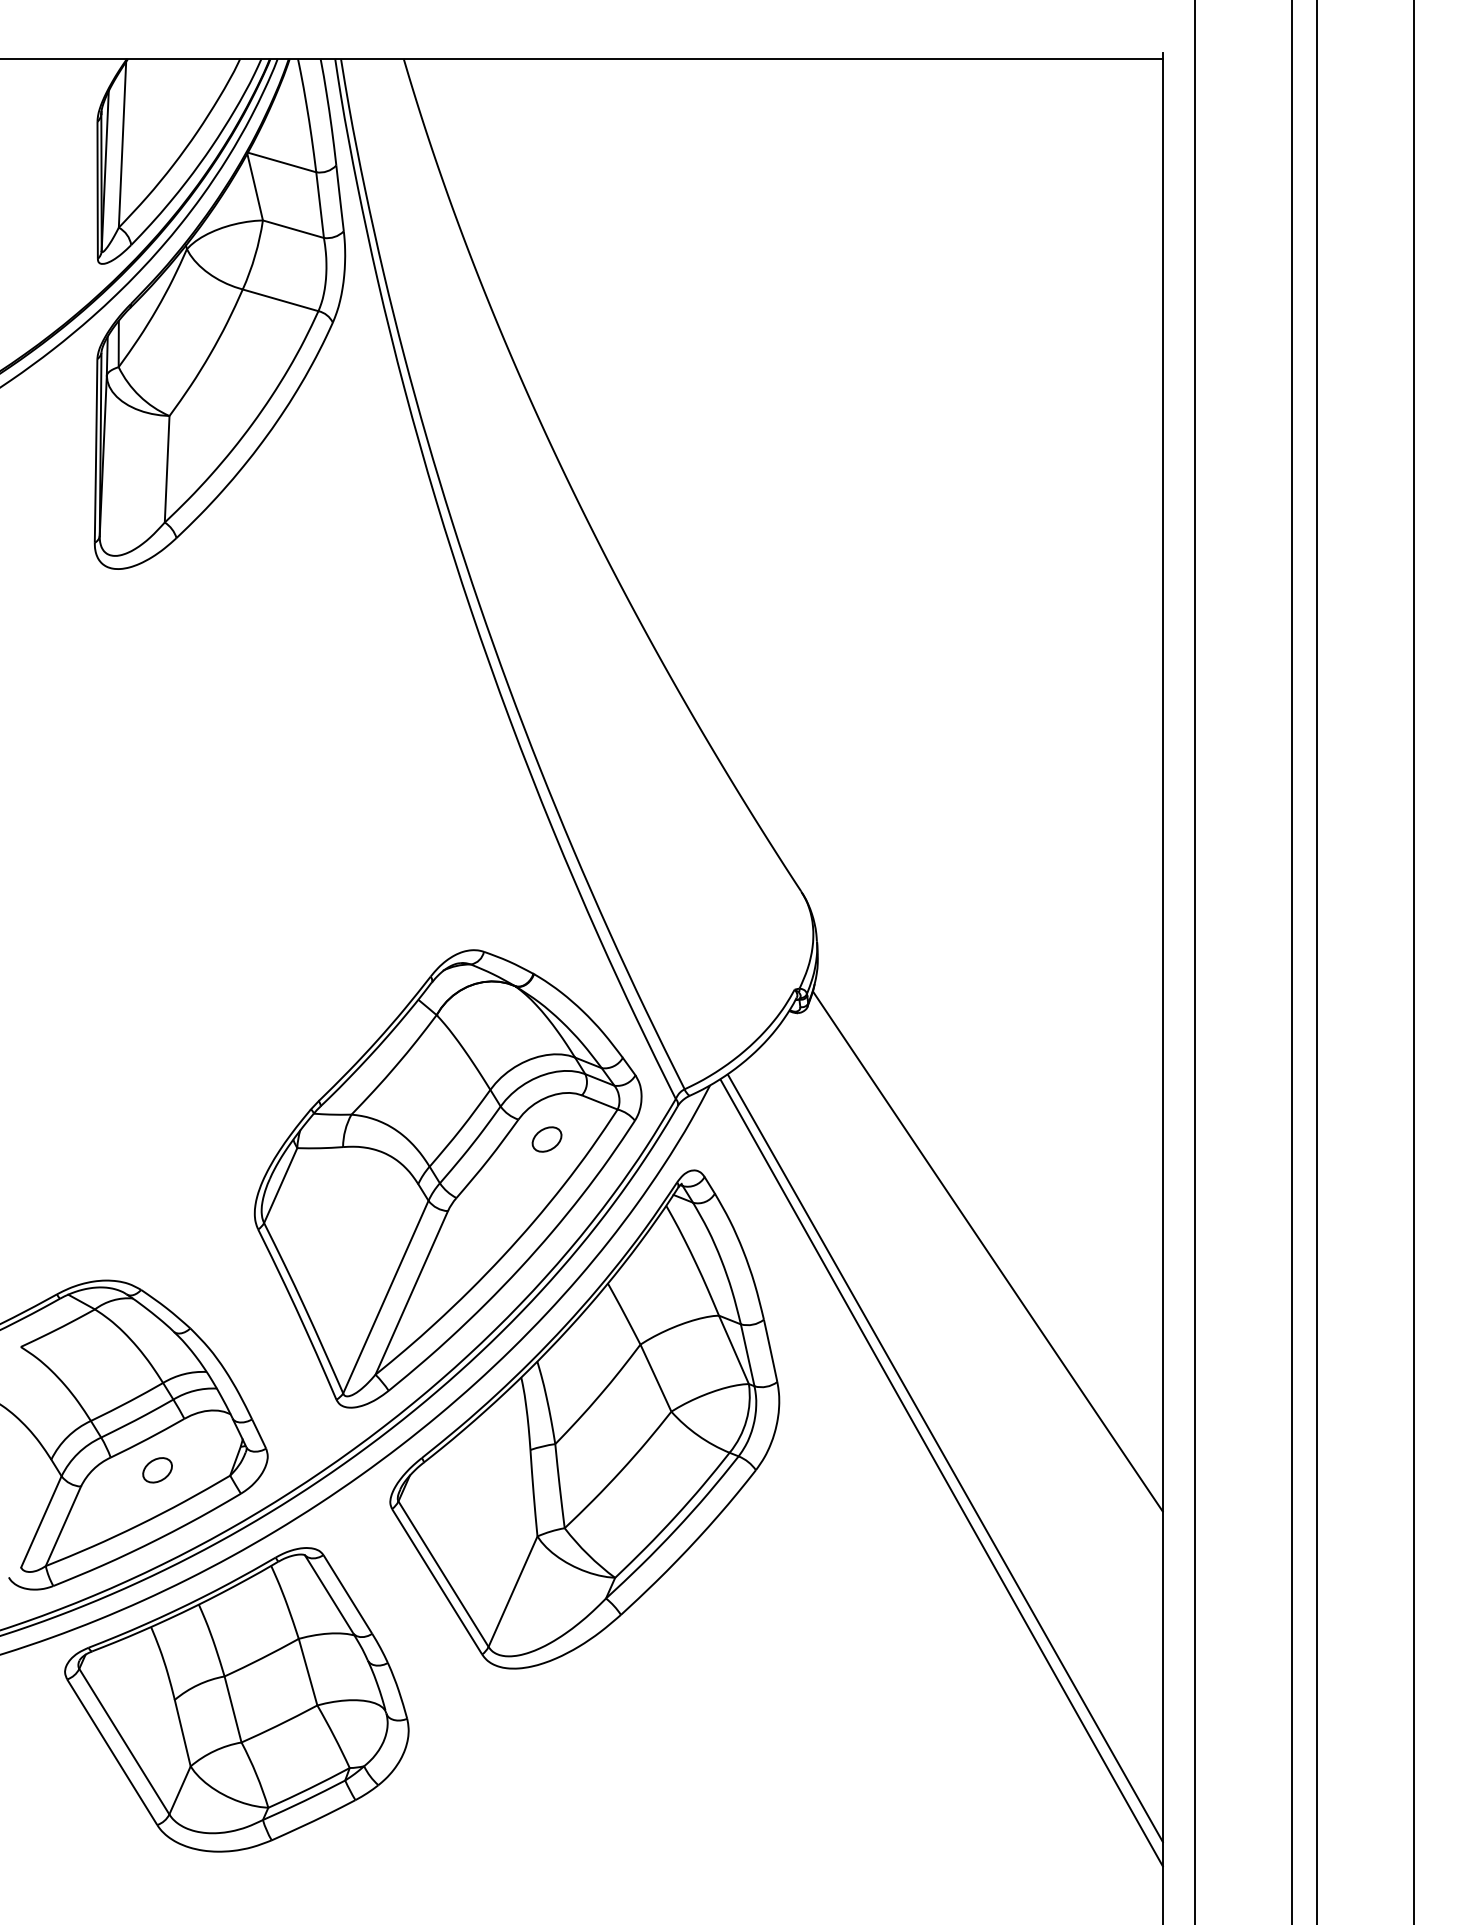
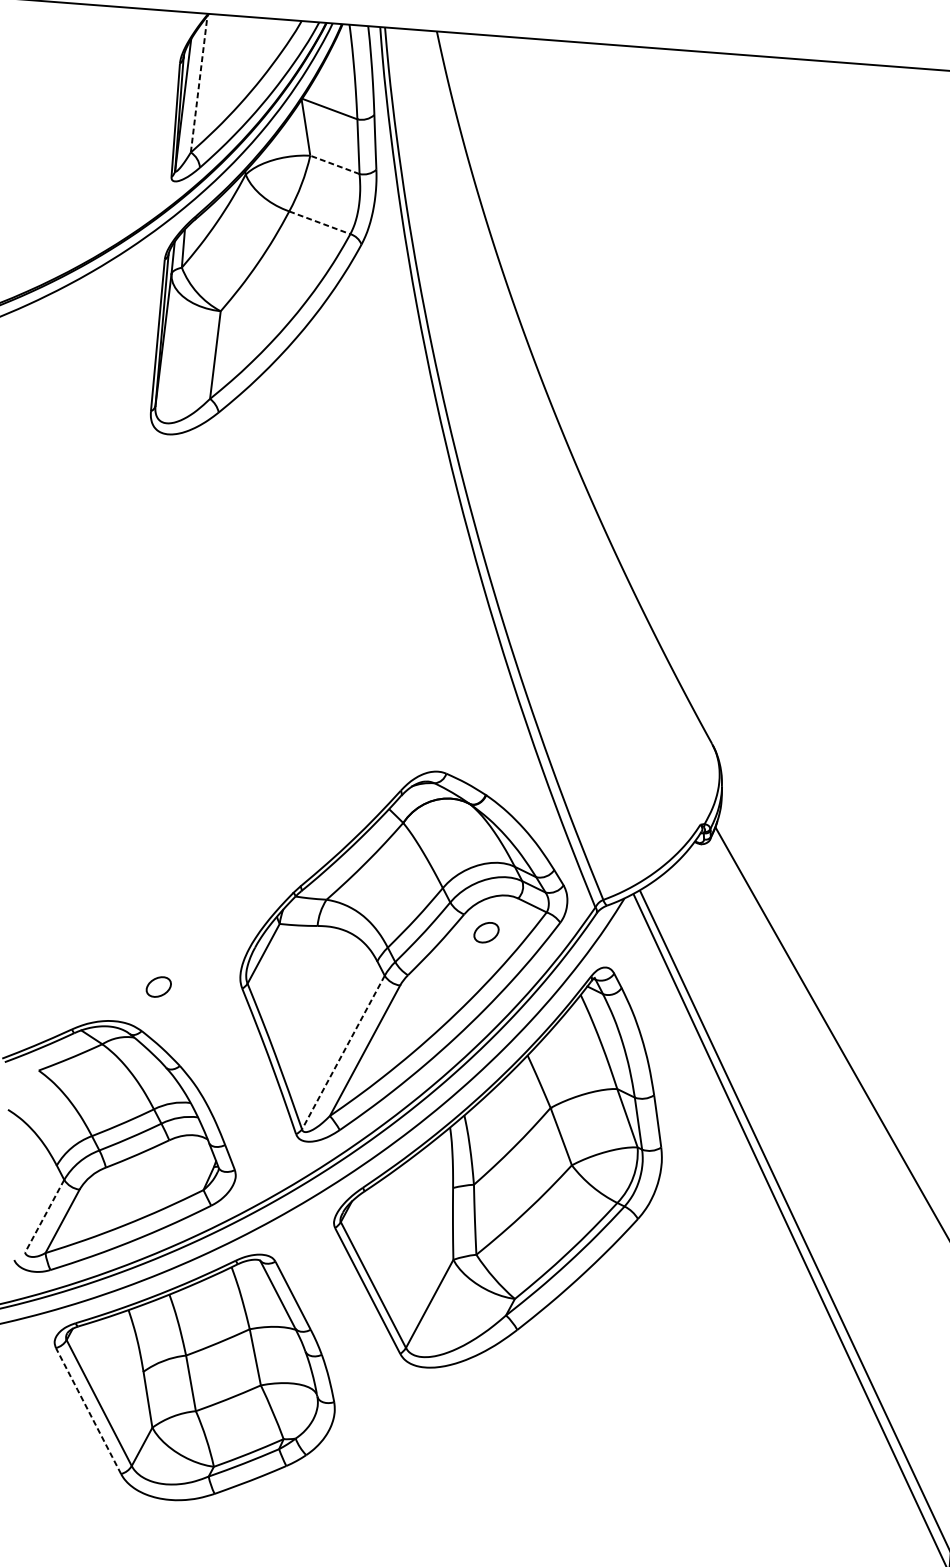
line: (122, 144) -> (199, 84), solid -> dashed
line: (293, 229) -> (334, 165), solid -> dashed
line: (281, 300) -> (320, 222), solid -> dashed
line: (385, 1297) -> (343, 1052), solid -> dashed
part: (157, 1470) -> (158, 987), moved
line: (41, 1521) -> (44, 1215), solid -> dashed
line: (111, 1751) -> (87, 1410), solid -> dashed

